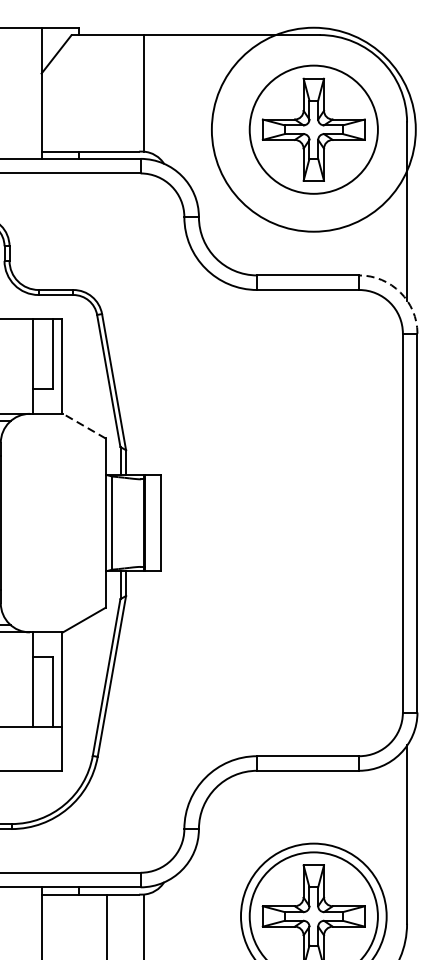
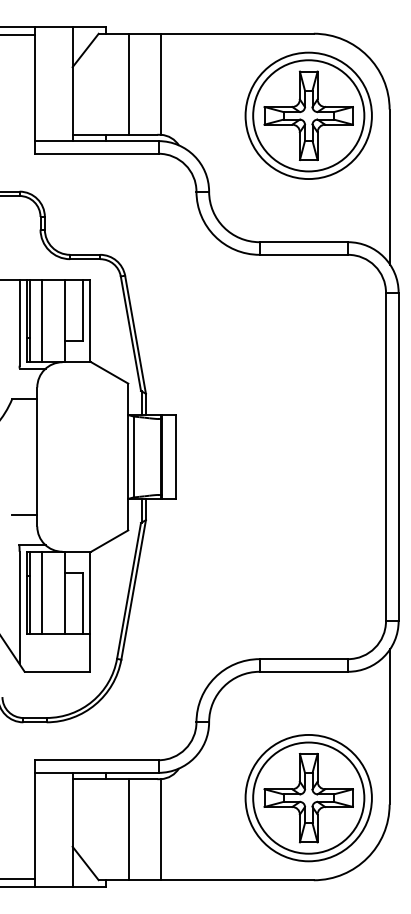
line: (105, 92) -> (128, 83), added
circle: (313, 129) -> (308, 115), size x0.71
arc: (400, 293) -> (383, 257), dashed -> solid
line: (6, 366) -> (42, 321), added
line: (84, 425) -> (109, 372), dashed -> solid
line: (6, 679) -> (42, 592), added

